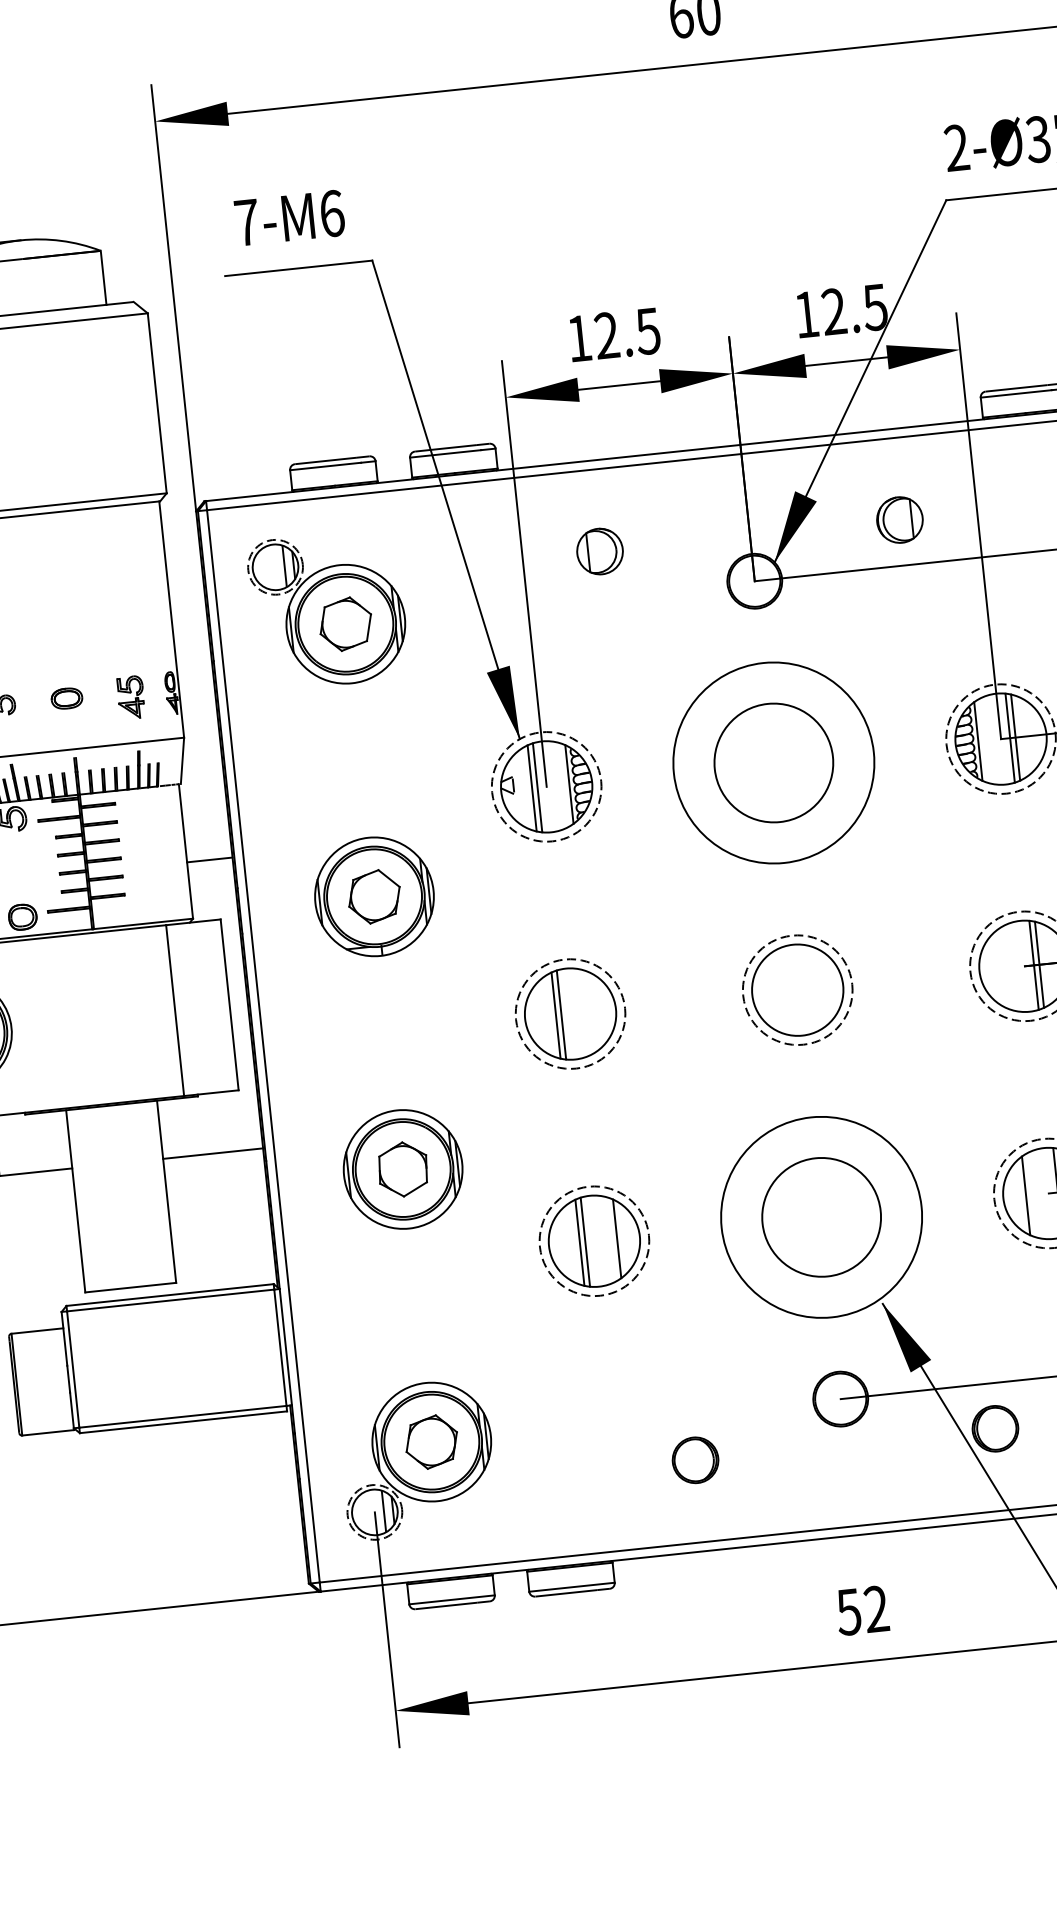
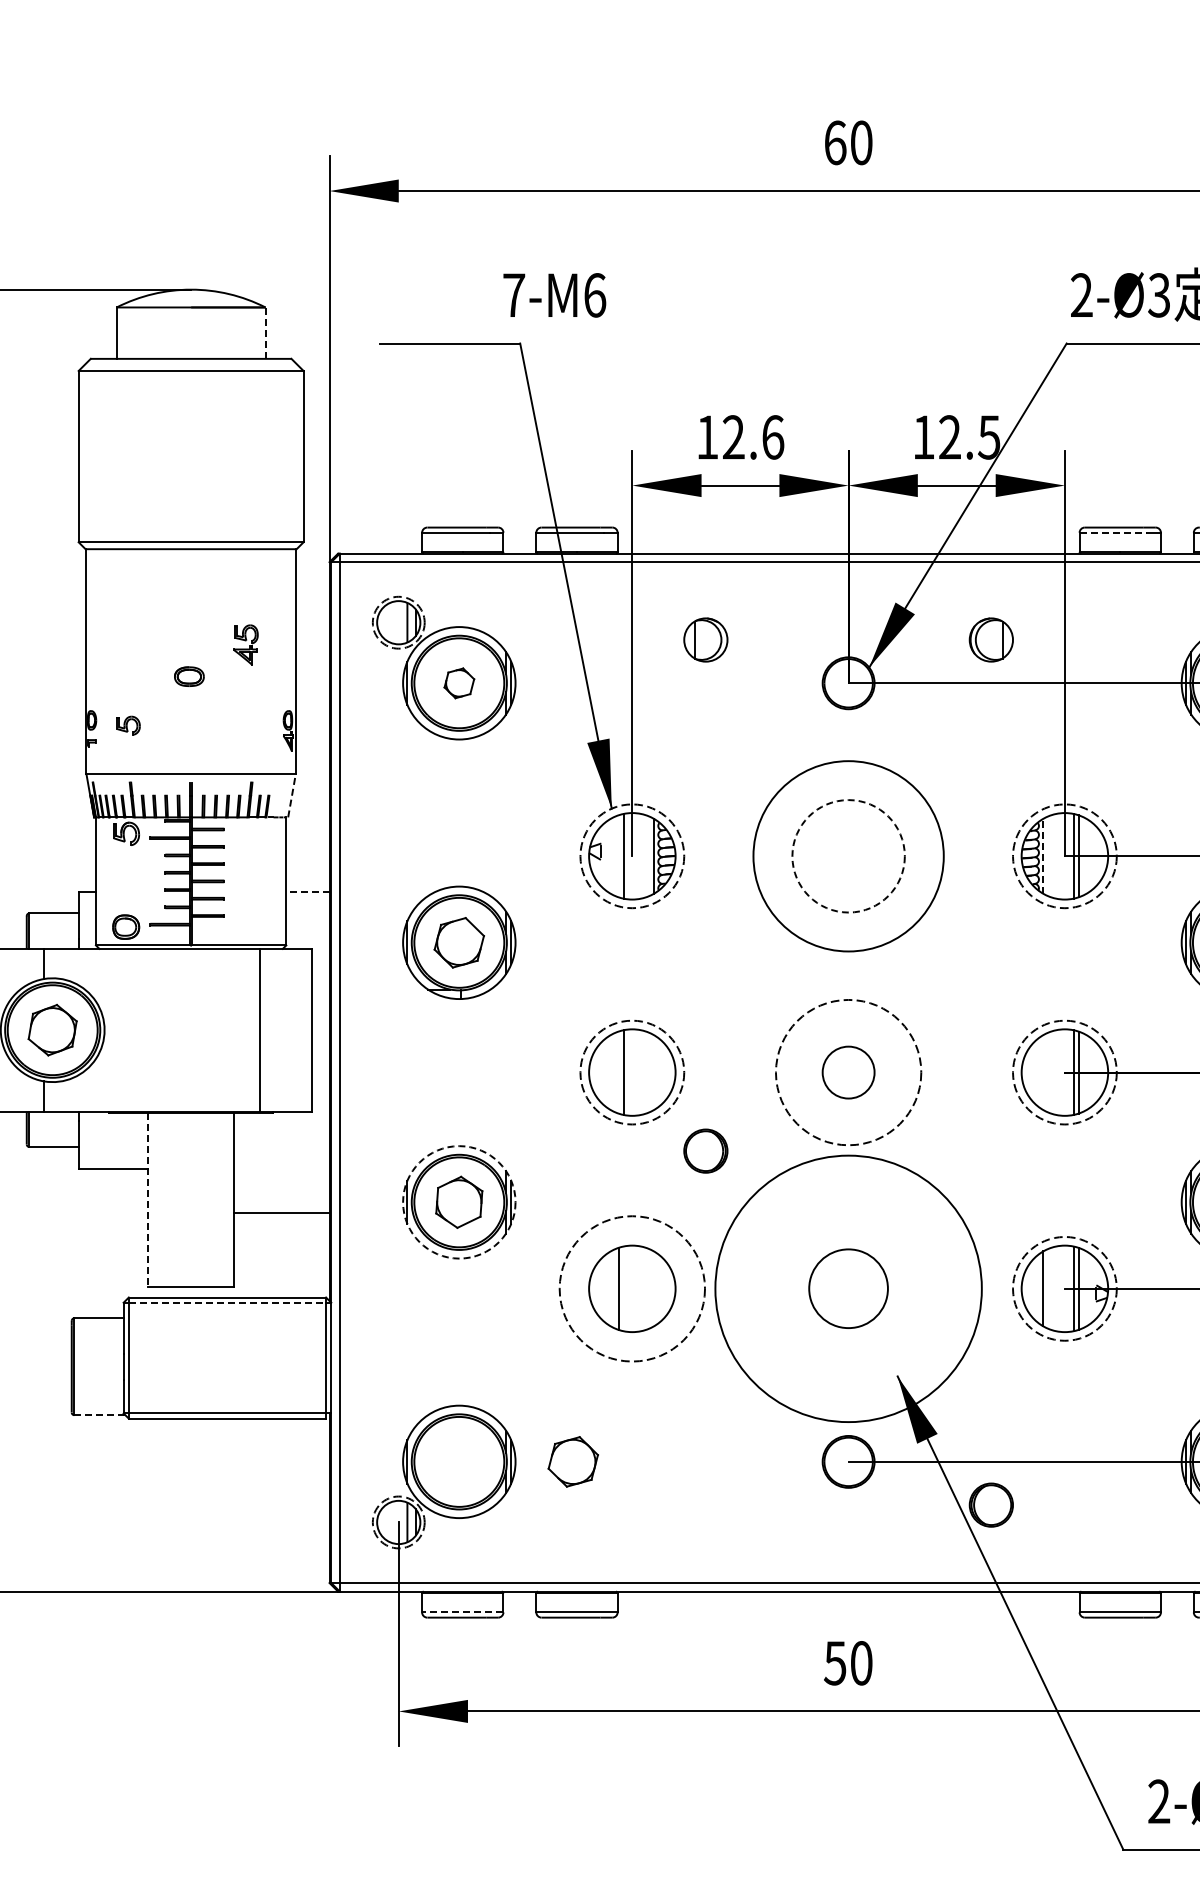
text: (289, 218) -> (554, 295), moved
line: (103, 278) -> (265, 333), solid -> dashed
text: (647, 331) -> (772, 437), 12.5 -> 12.6
line: (1016, 393) -> (1113, 532), solid -> dashed
part: (346, 624) -> (459, 683), size x0.6
part: (130, 696) -> (245, 644), moved
part: (67, 698) -> (189, 676), moved
line: (978, 740) -> (1043, 855), solid -> dashed
line: (183, 760) -> (292, 795), solid -> dashed
circle: (773, 763) -> (848, 856), solid -> dashed
line: (532, 788) -> (618, 856), removed
line: (209, 859) -> (307, 891), solid -> dashed
circle: (797, 990) -> (848, 1072), size x0.6
circle: (797, 990) -> (848, 1072), size x1.4
line: (556, 1015) -> (618, 1072), removed
line: (212, 1153) -> (281, 1212), moved
circle: (403, 1169) -> (459, 1202), solid -> dashed
line: (75, 1200) -> (147, 1199), solid -> dashed
circle: (821, 1216) -> (848, 1288), size x0.7
circle: (821, 1216) -> (848, 1288), size x1.4
line: (616, 1238) -> (653, 1288), removed
circle: (594, 1240) -> (632, 1288), size x1.4
line: (585, 1241) -> (623, 1288), removed
line: (170, 1300) -> (227, 1302), solid -> dashed
line: (48, 1433) -> (99, 1415), solid -> dashed
part: (430, 1441) -> (572, 1461), moved
part: (695, 1459) -> (705, 1150), moved
line: (451, 1599) -> (462, 1612), solid -> dashed
text: (876, 1609) -> (861, 1663), 52 -> 50

